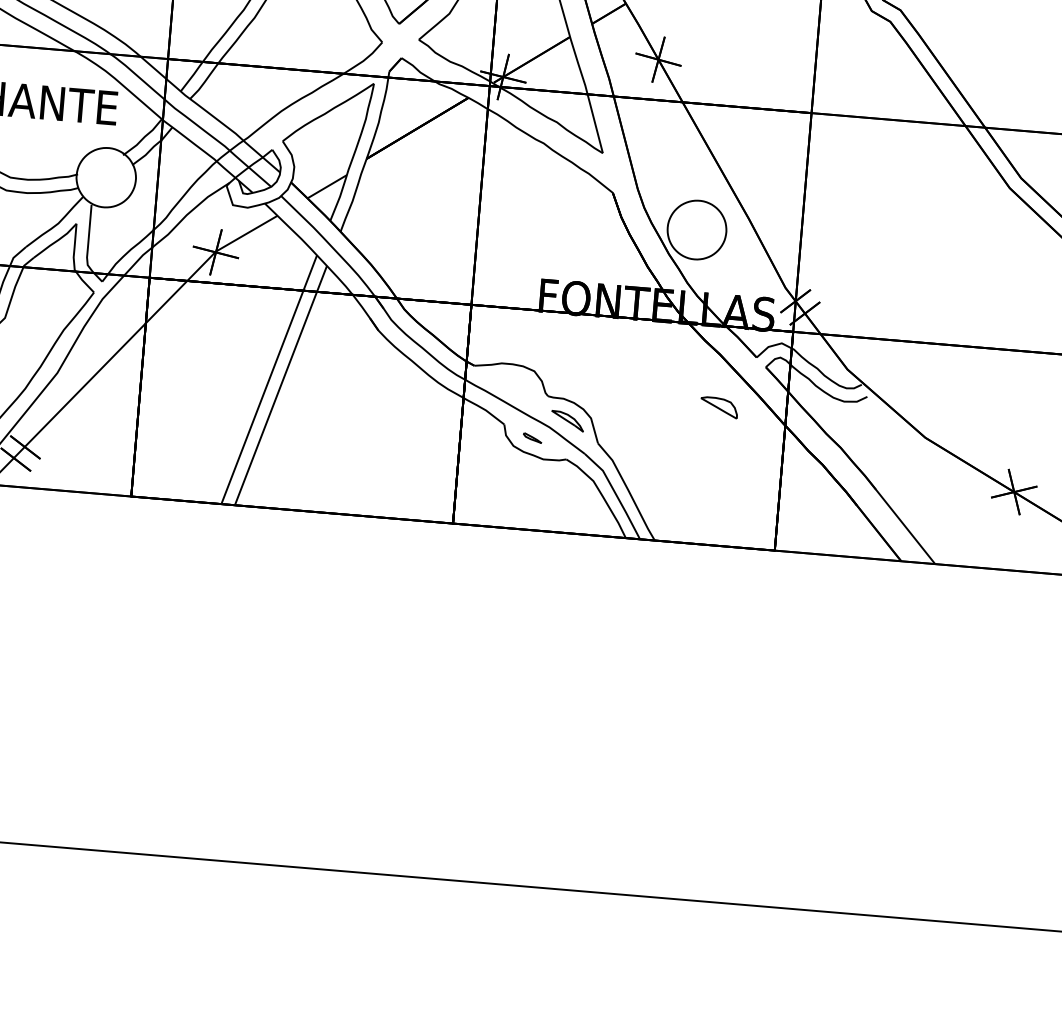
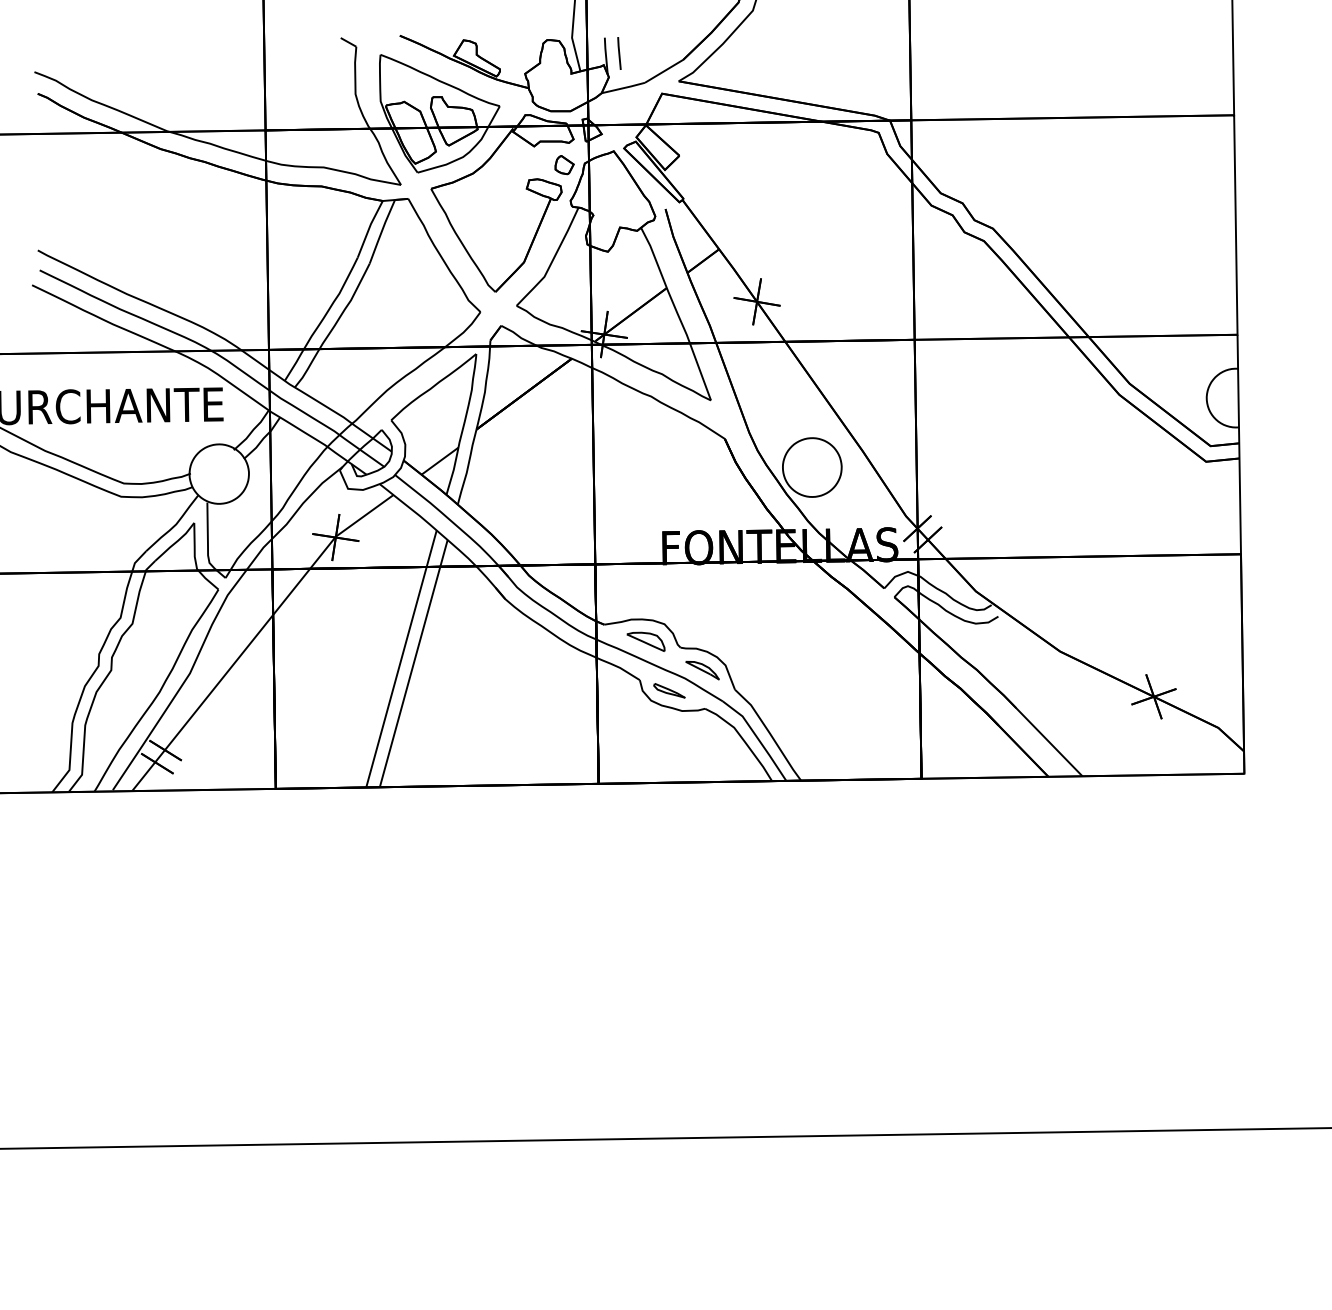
part: (718, 407) -> (645, 641), moved
part: (532, 437) -> (669, 690), size x1.67

